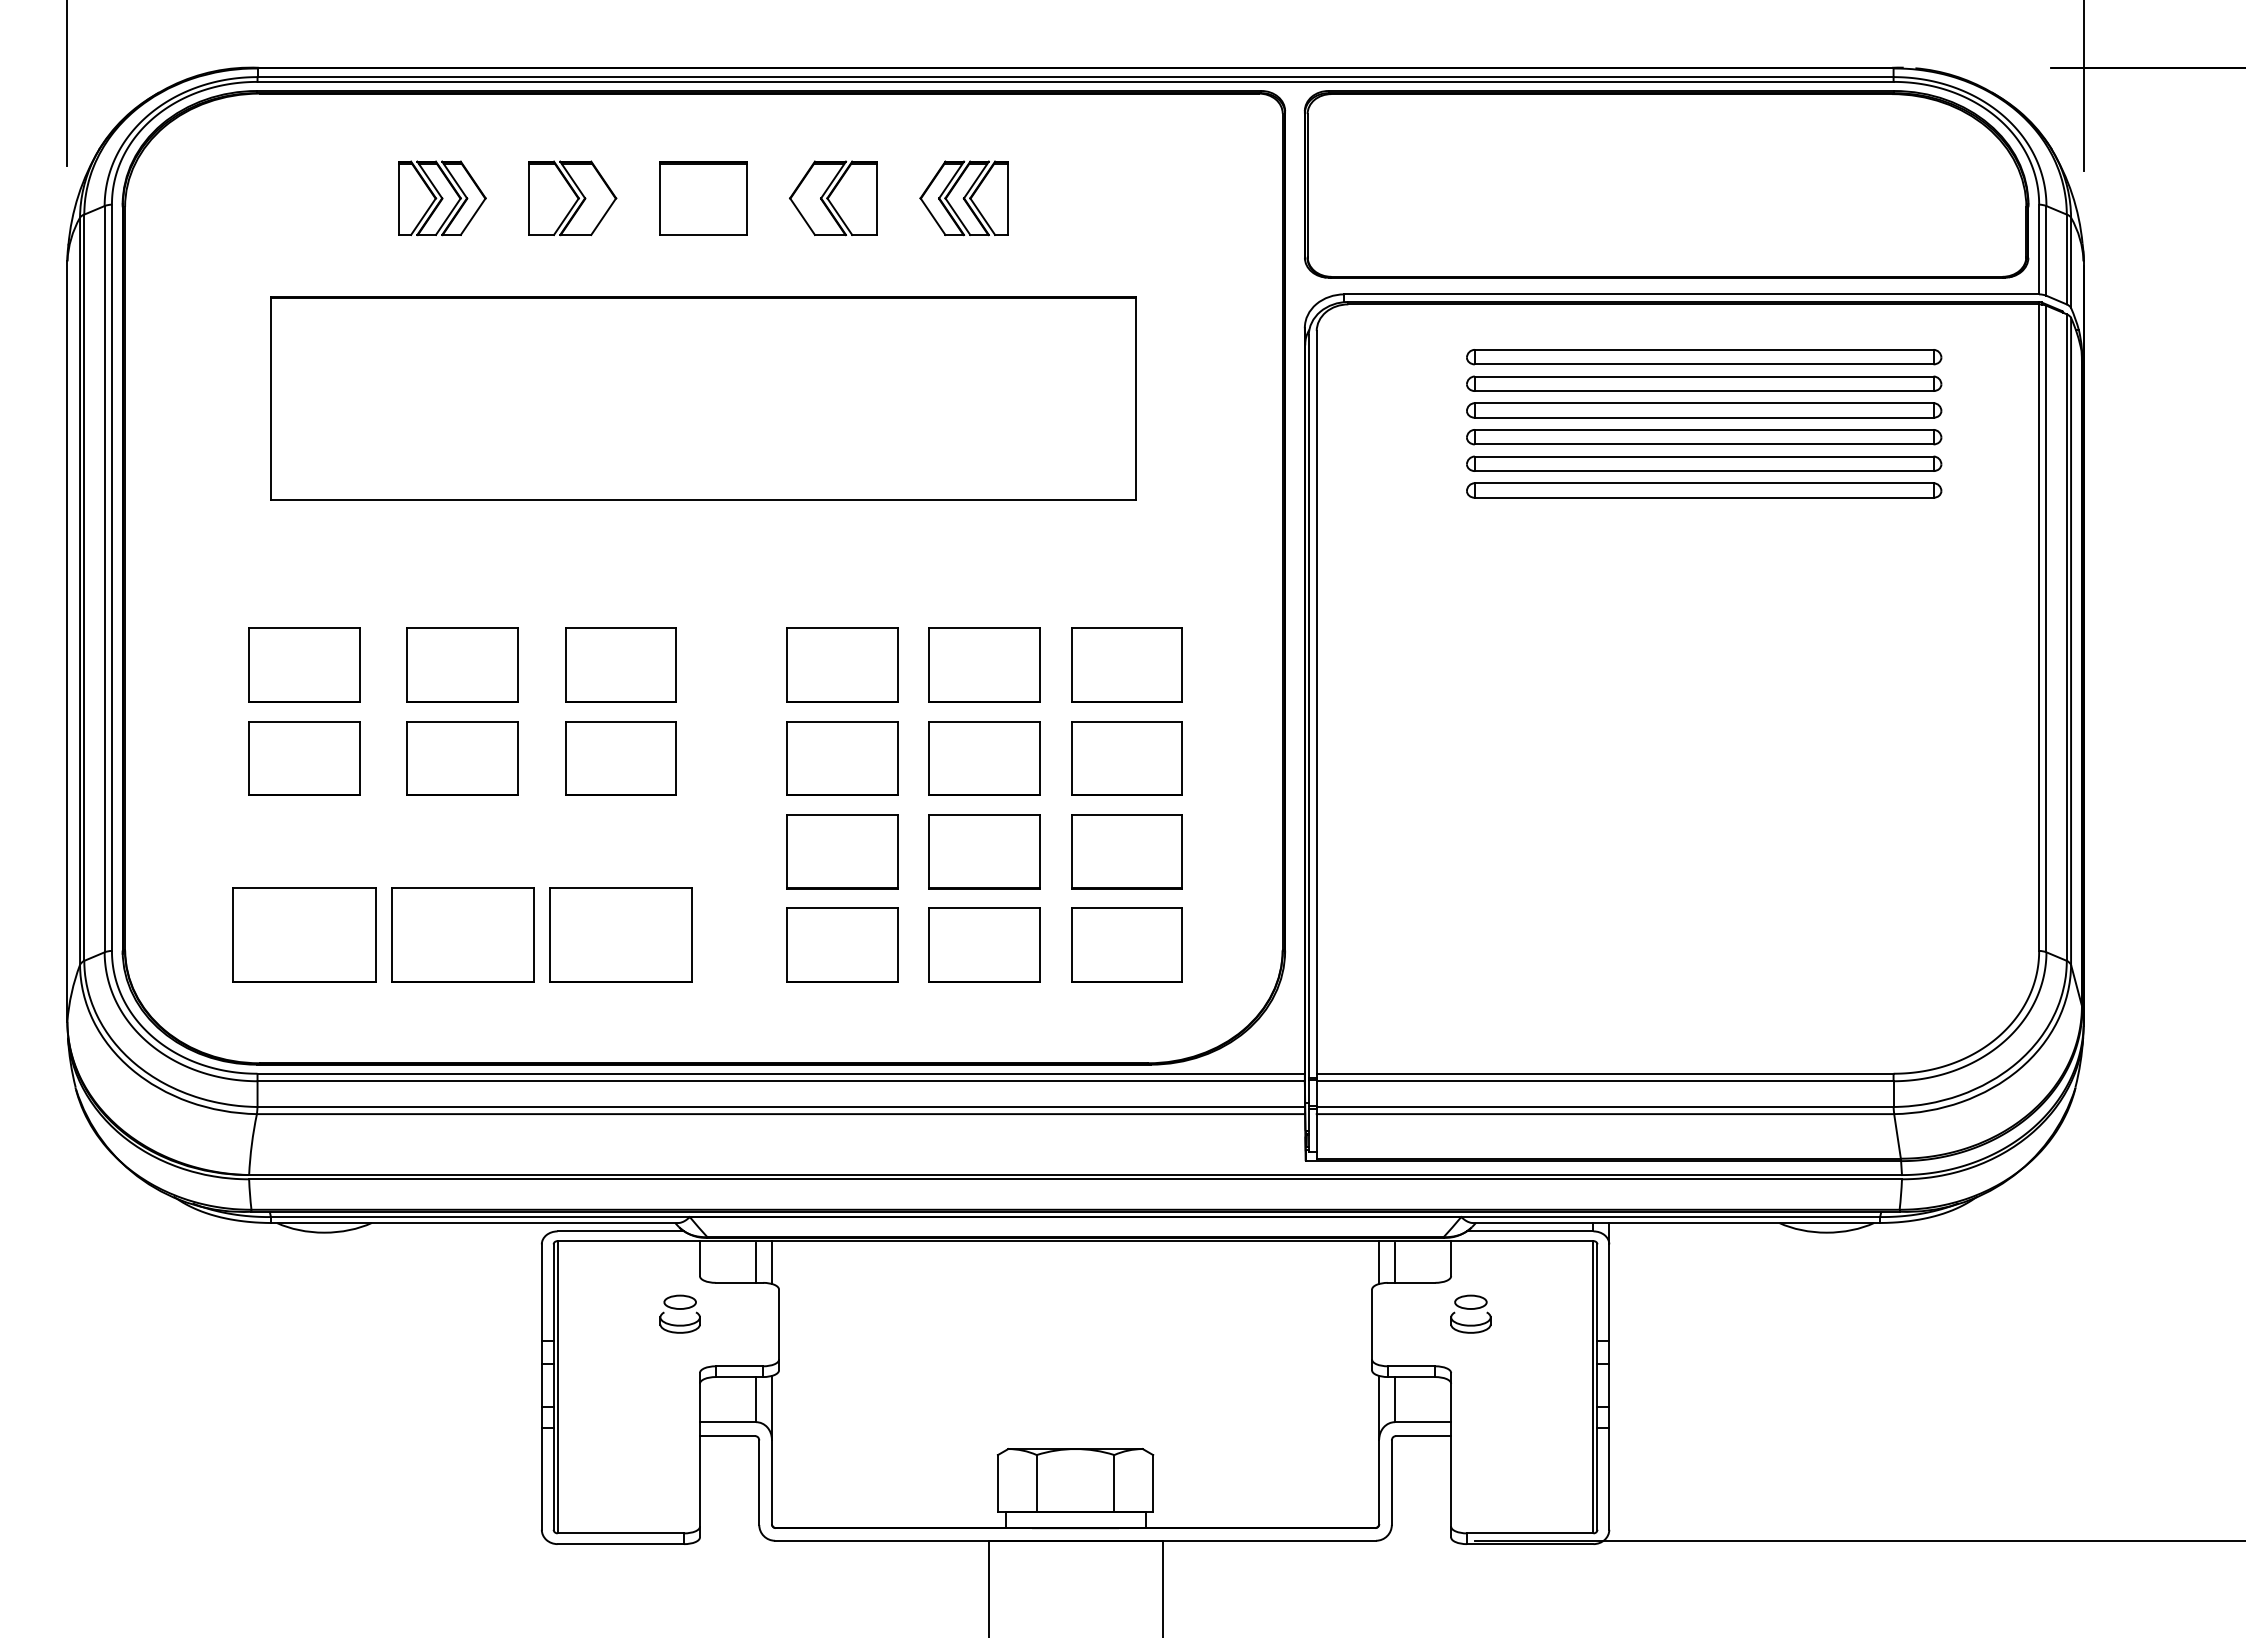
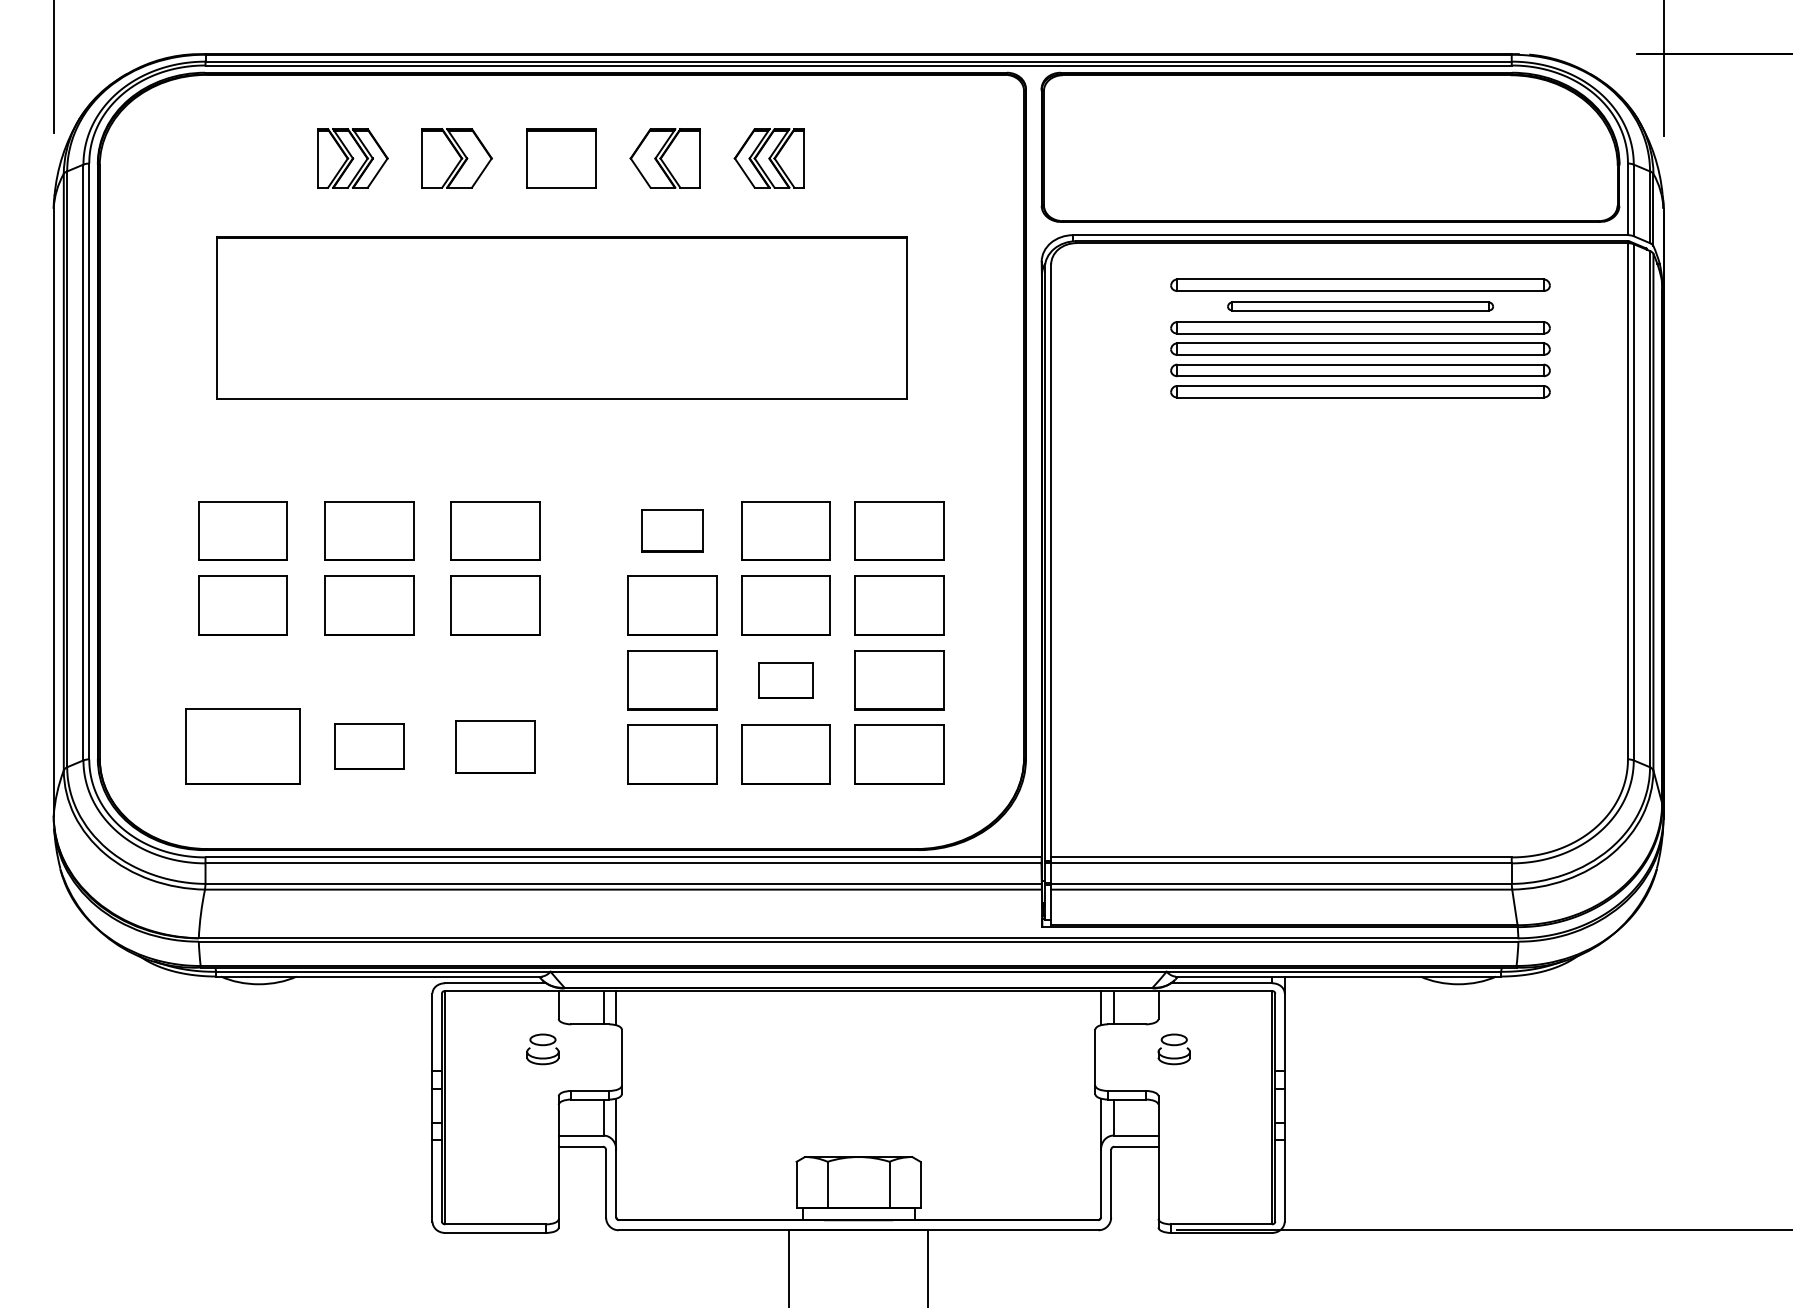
part: (1704, 383) -> (1360, 306), size x0.7
part: (842, 664) -> (672, 530), size x0.7
part: (984, 851) -> (785, 679), size x0.6
part: (462, 934) -> (369, 746), size x0.6
part: (620, 934) -> (495, 746), size x0.7

